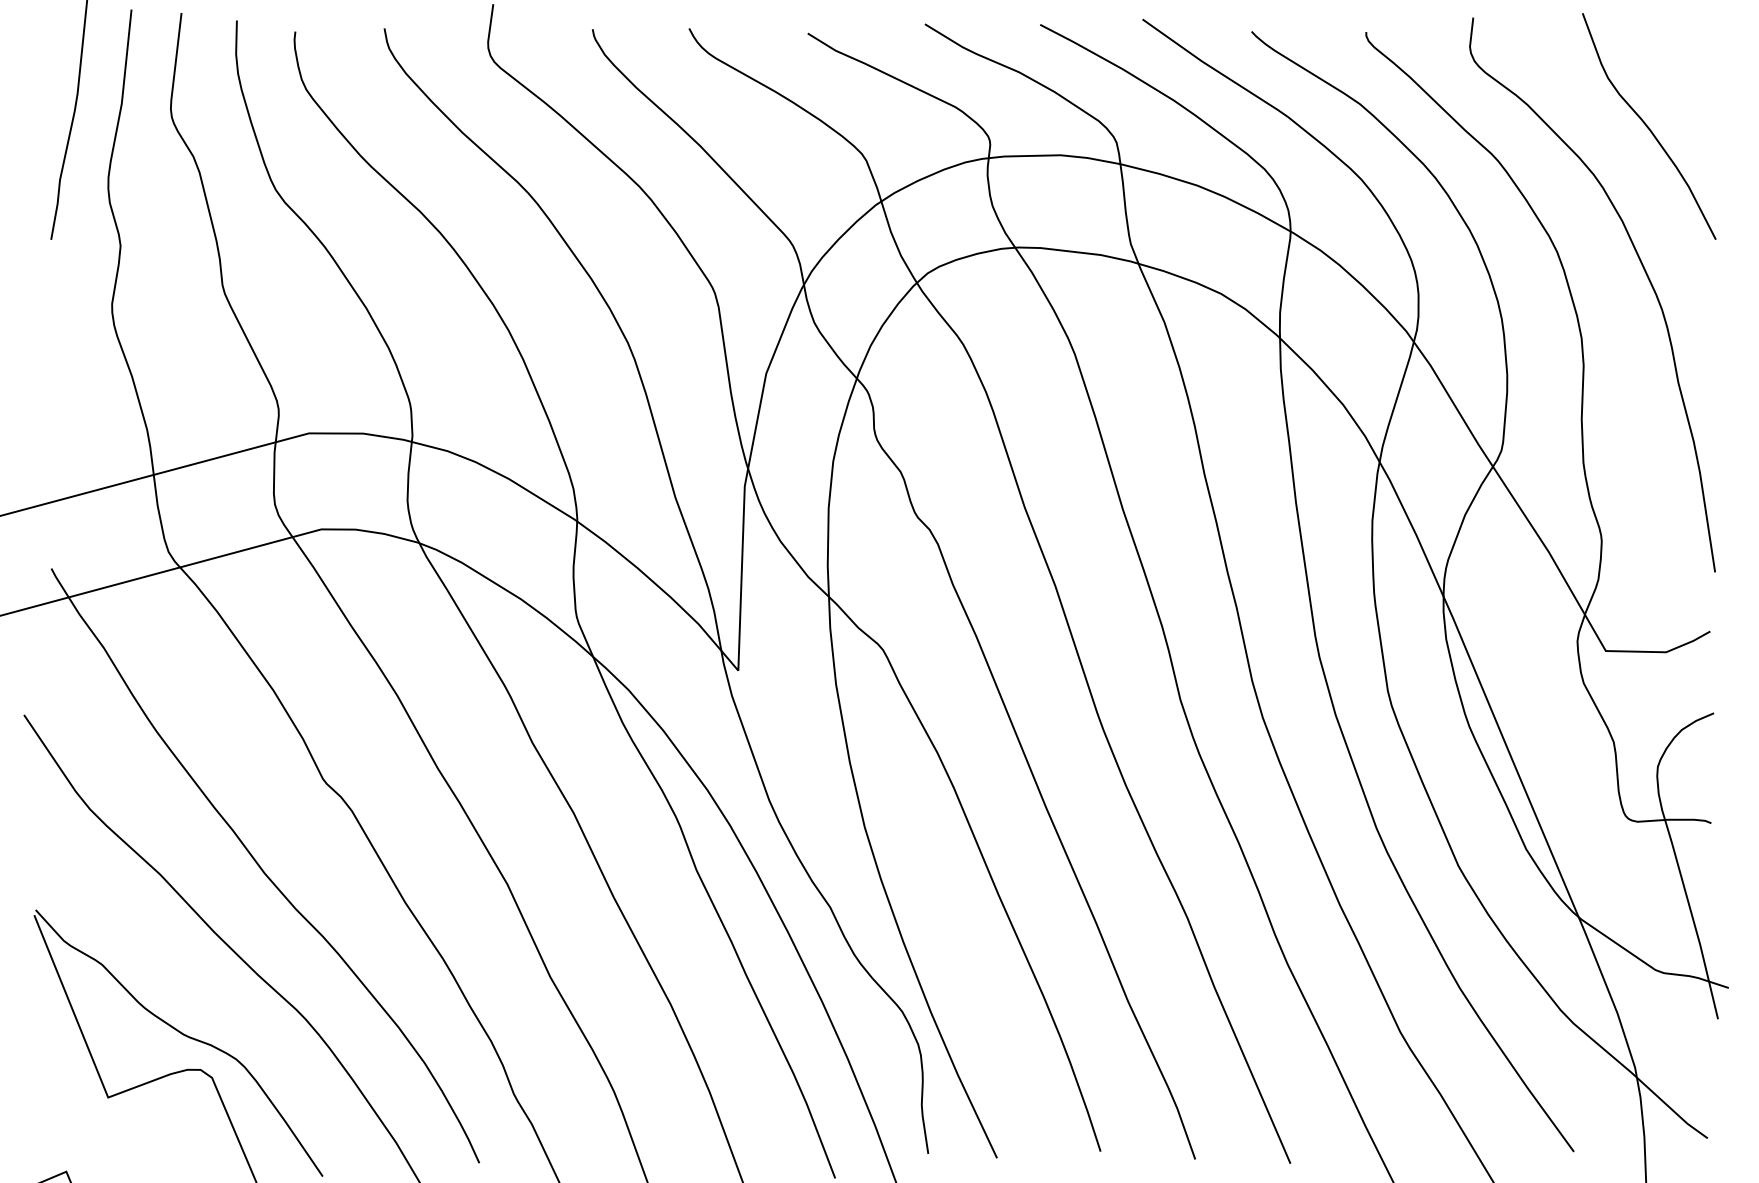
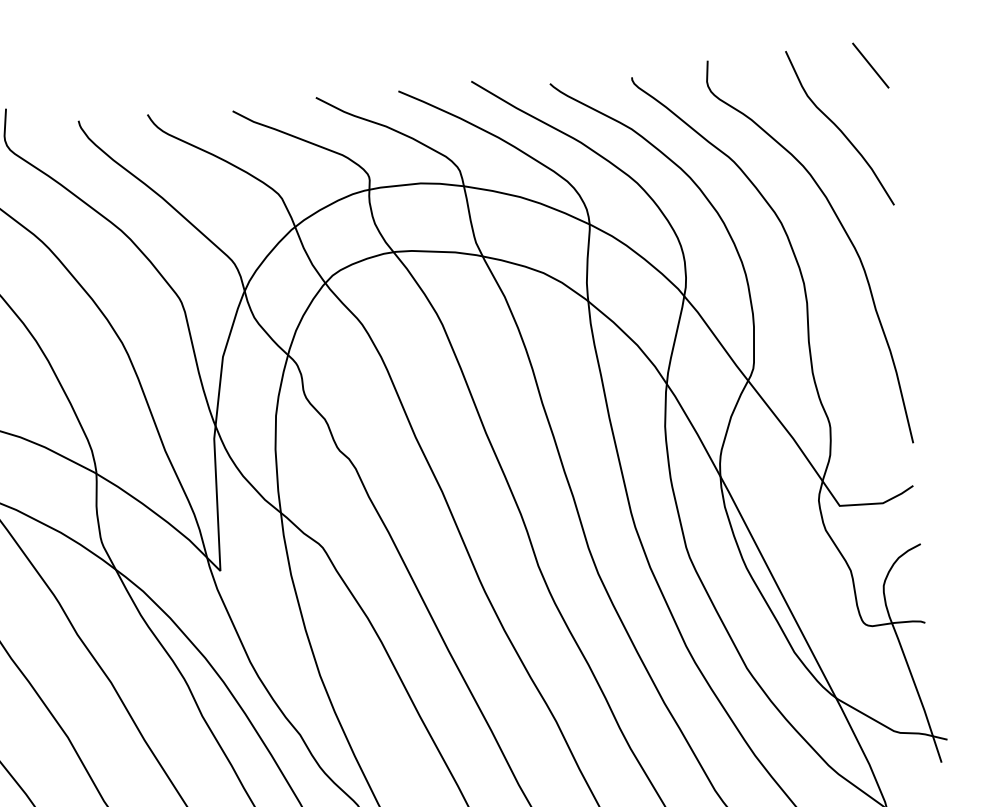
line: (1699, 42) -> (870, 65), added

